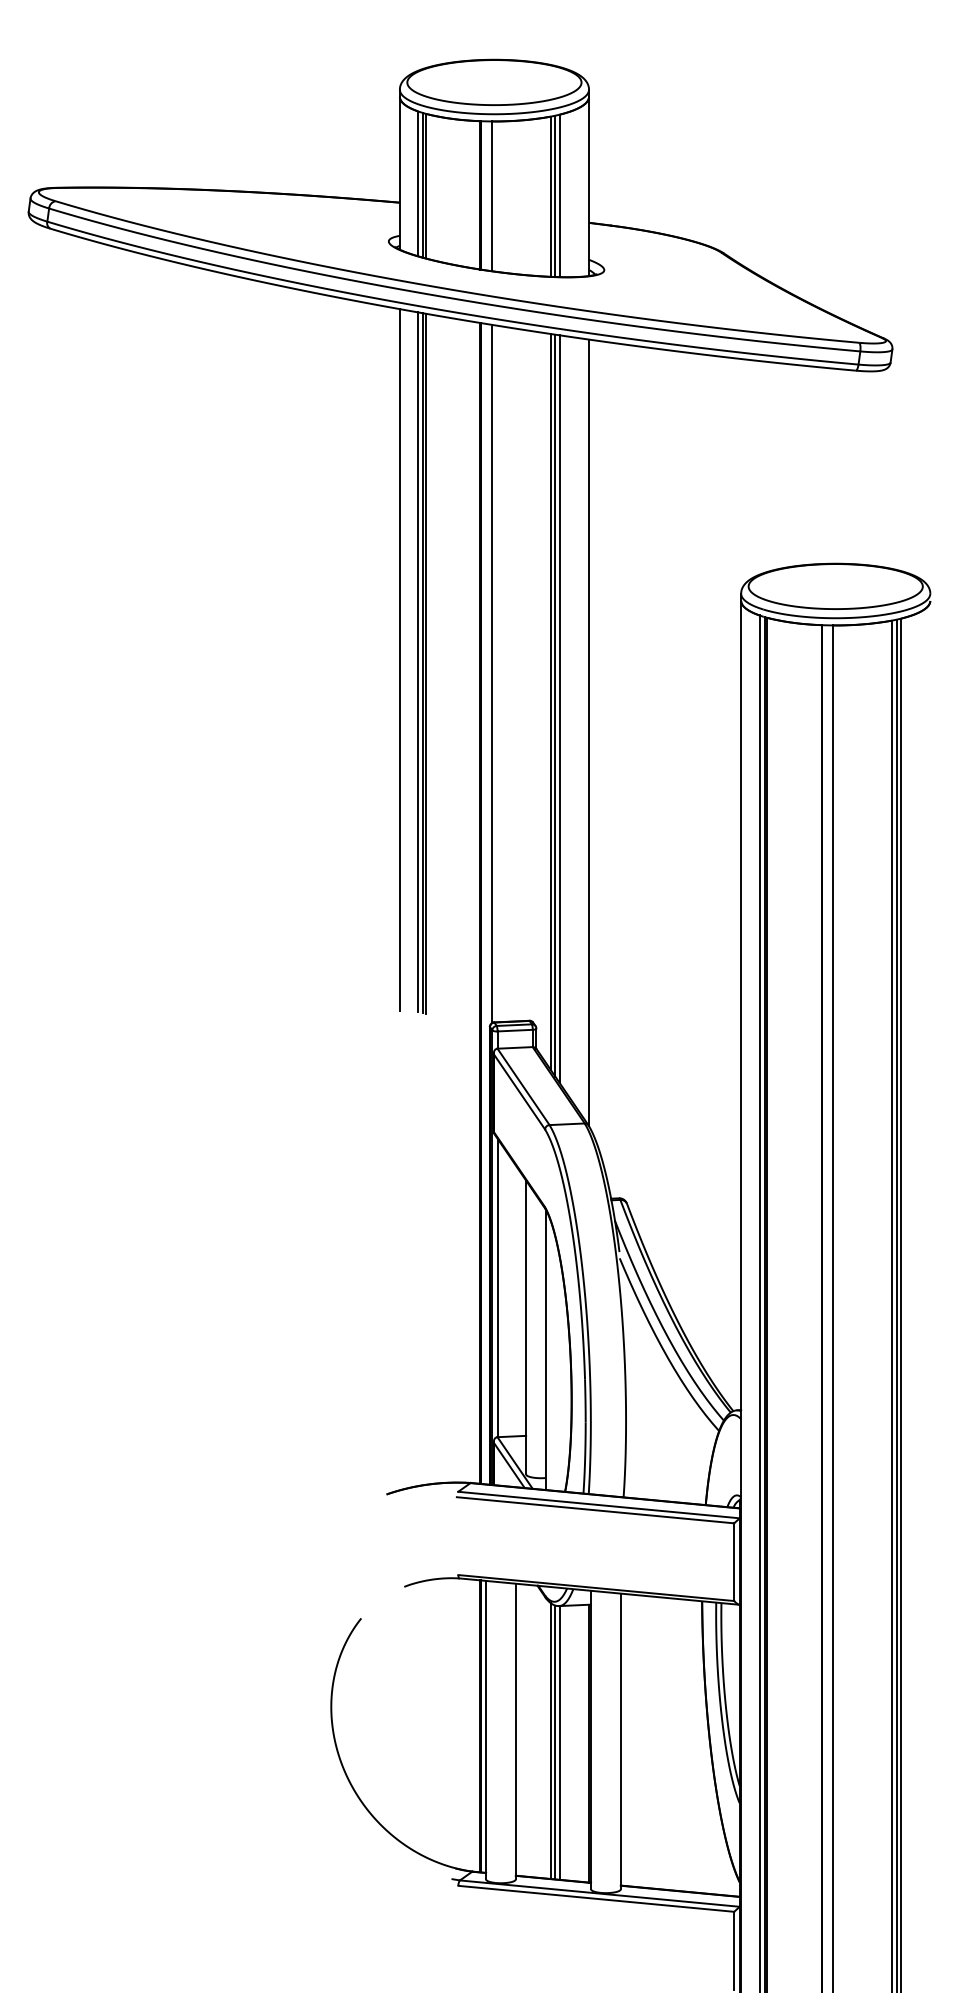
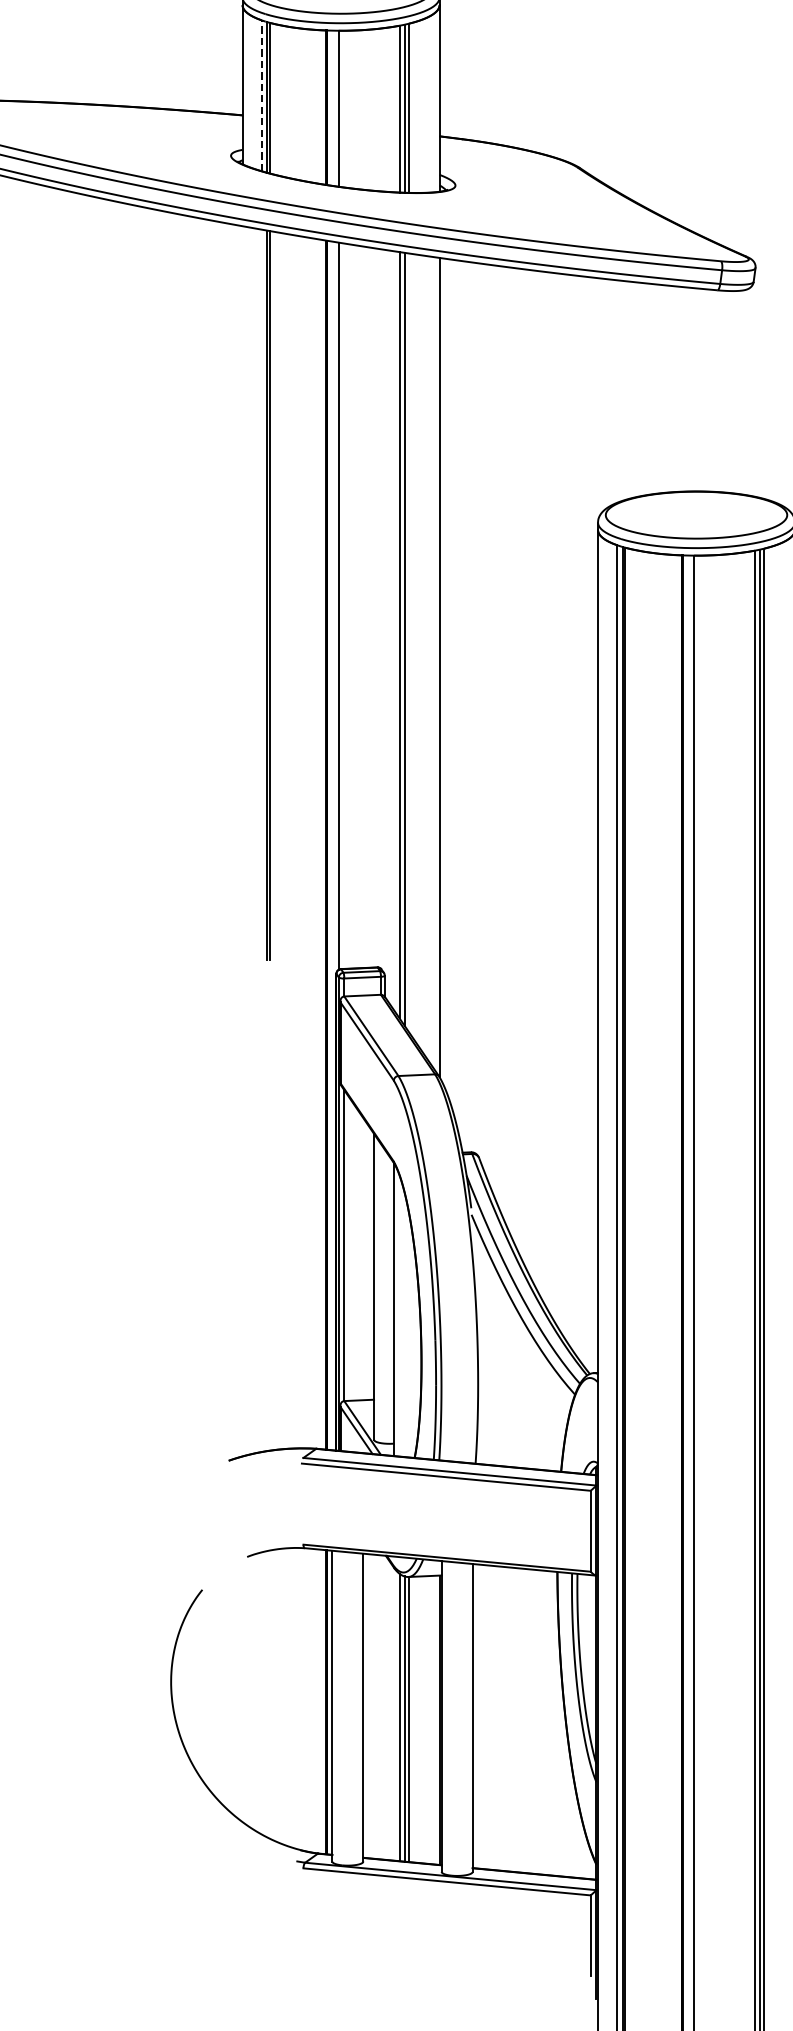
line: (418, 183) -> (261, 95), solid -> dashed
line: (399, 659) -> (242, 591), removed
line: (418, 661) -> (261, 593), removed
line: (559, 709) -> (408, 643), removed

